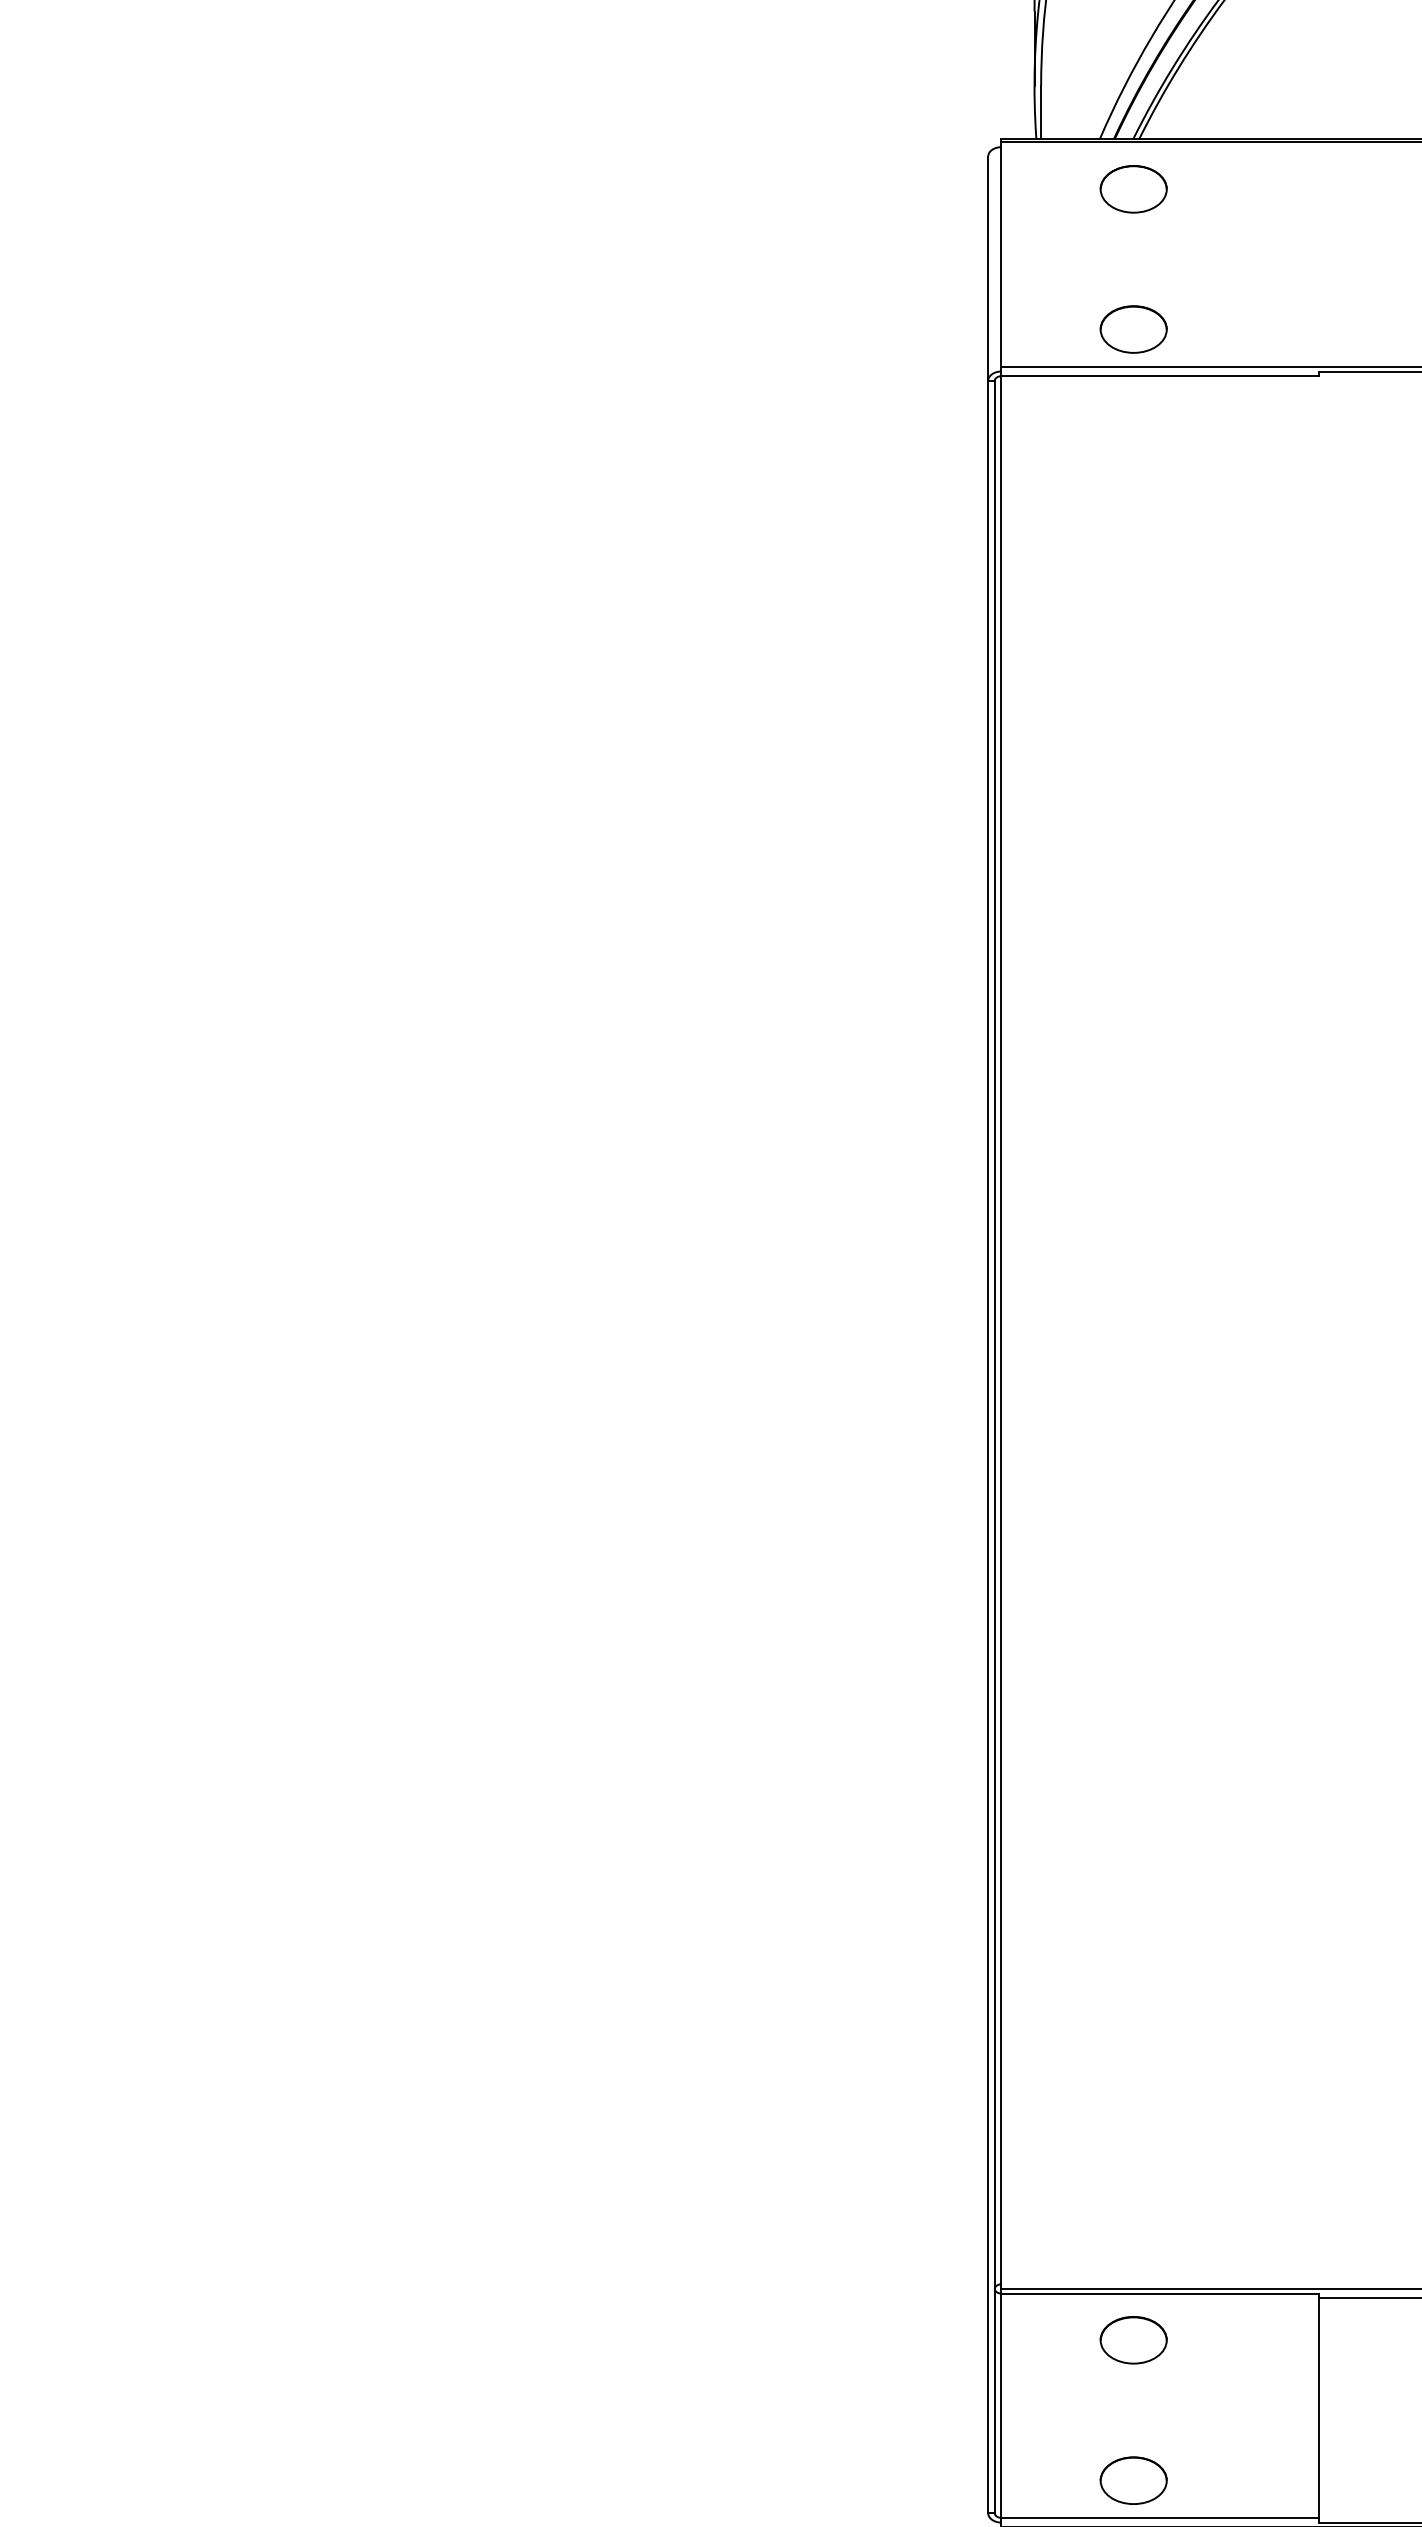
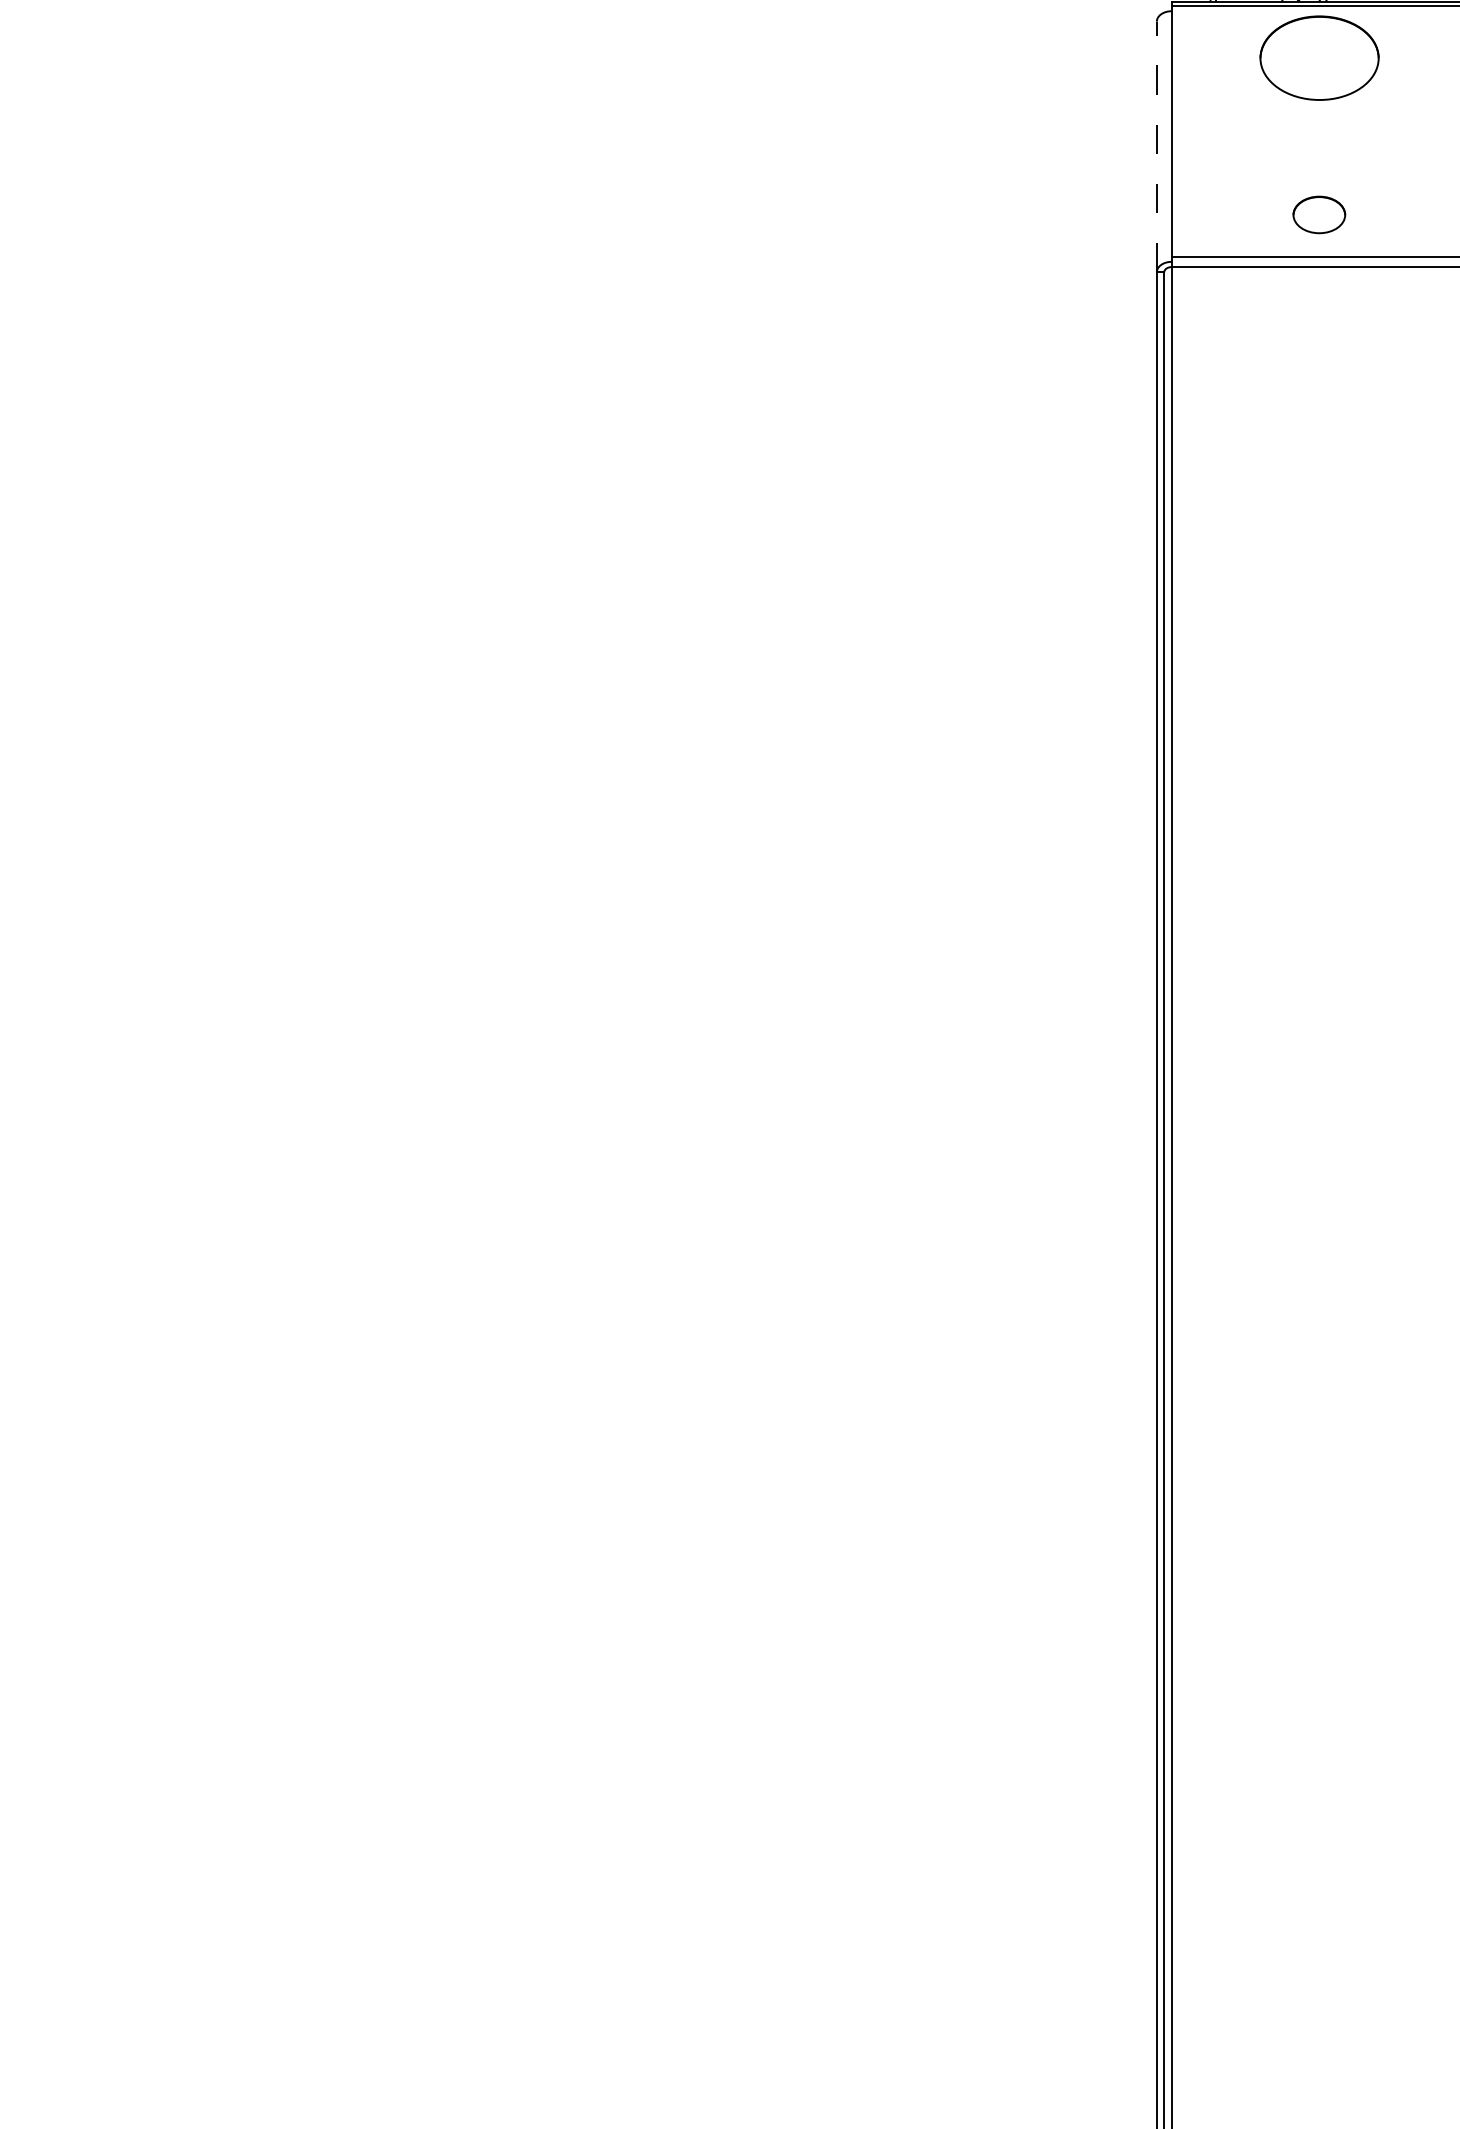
part: (1133, 189) -> (1319, 58), size x1.6
line: (988, 268) -> (1157, 146), solid -> dashed
part: (1133, 329) -> (1319, 214), size x0.7

